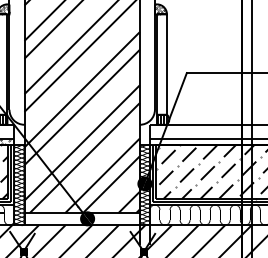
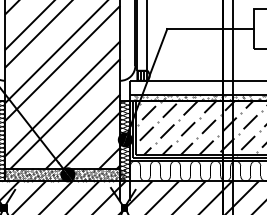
hatch: (208, 141) -> (188, 97), added
hatch: (84, 218) -> (64, 174), added

